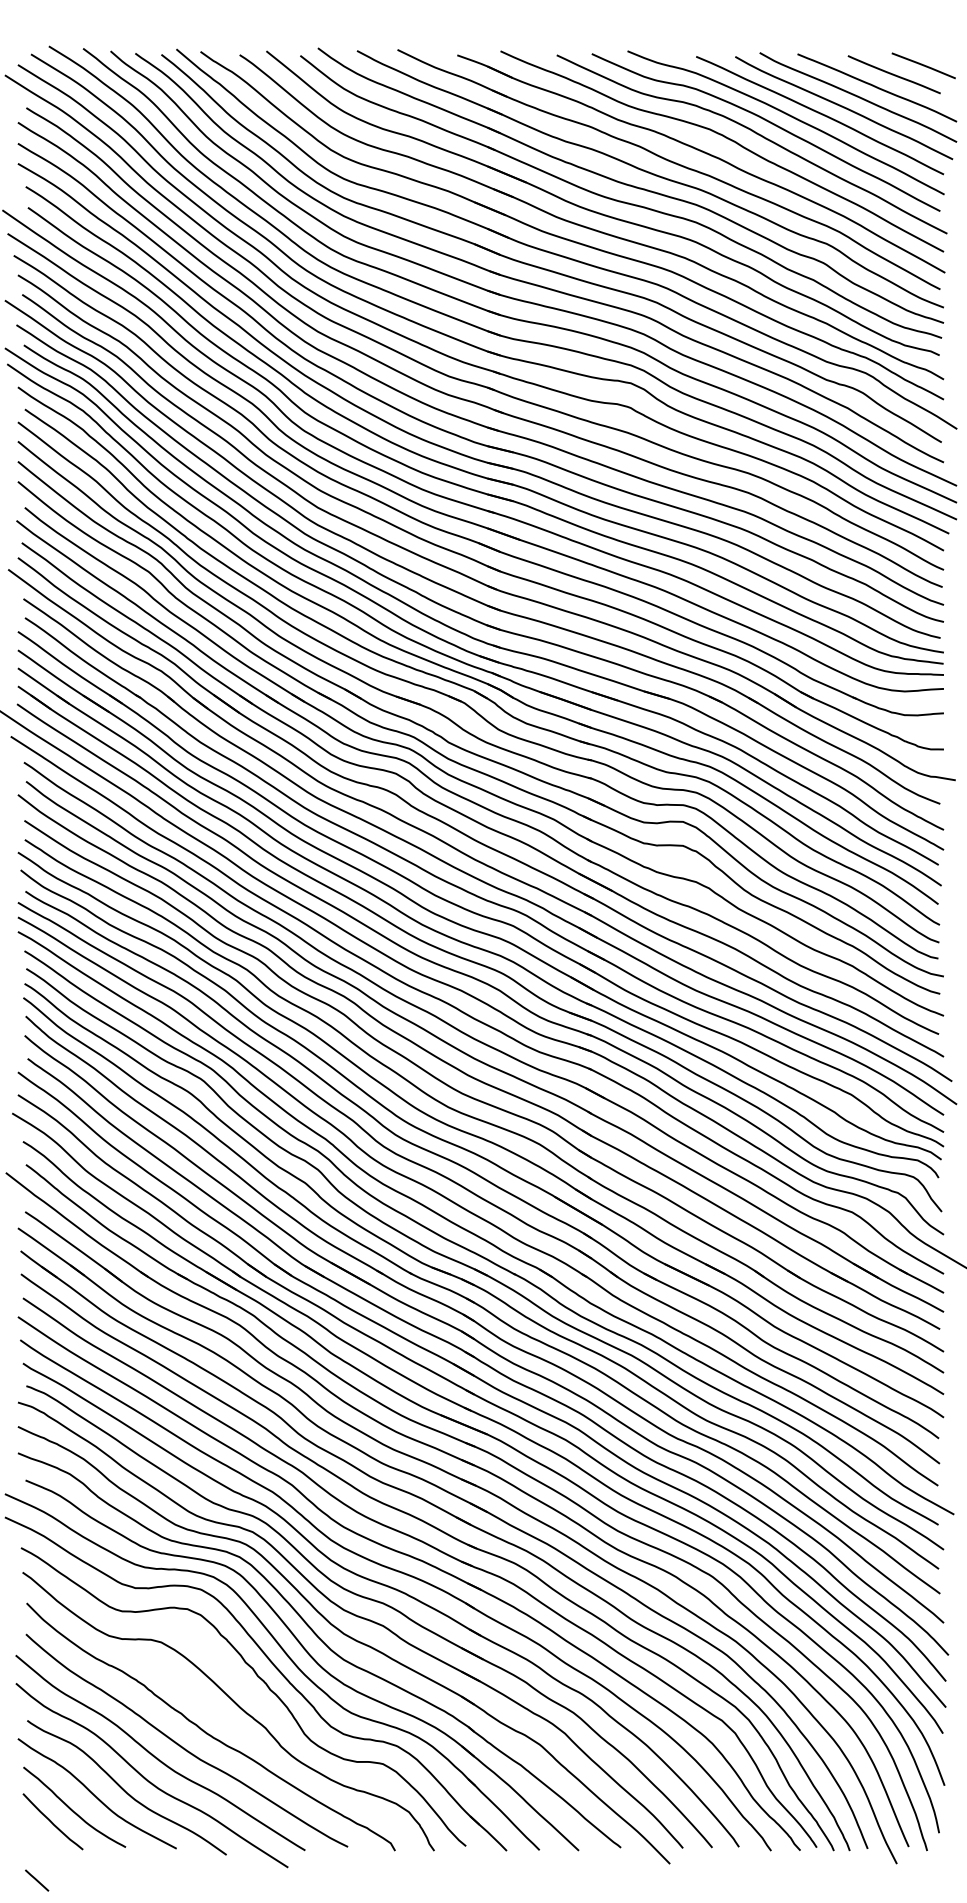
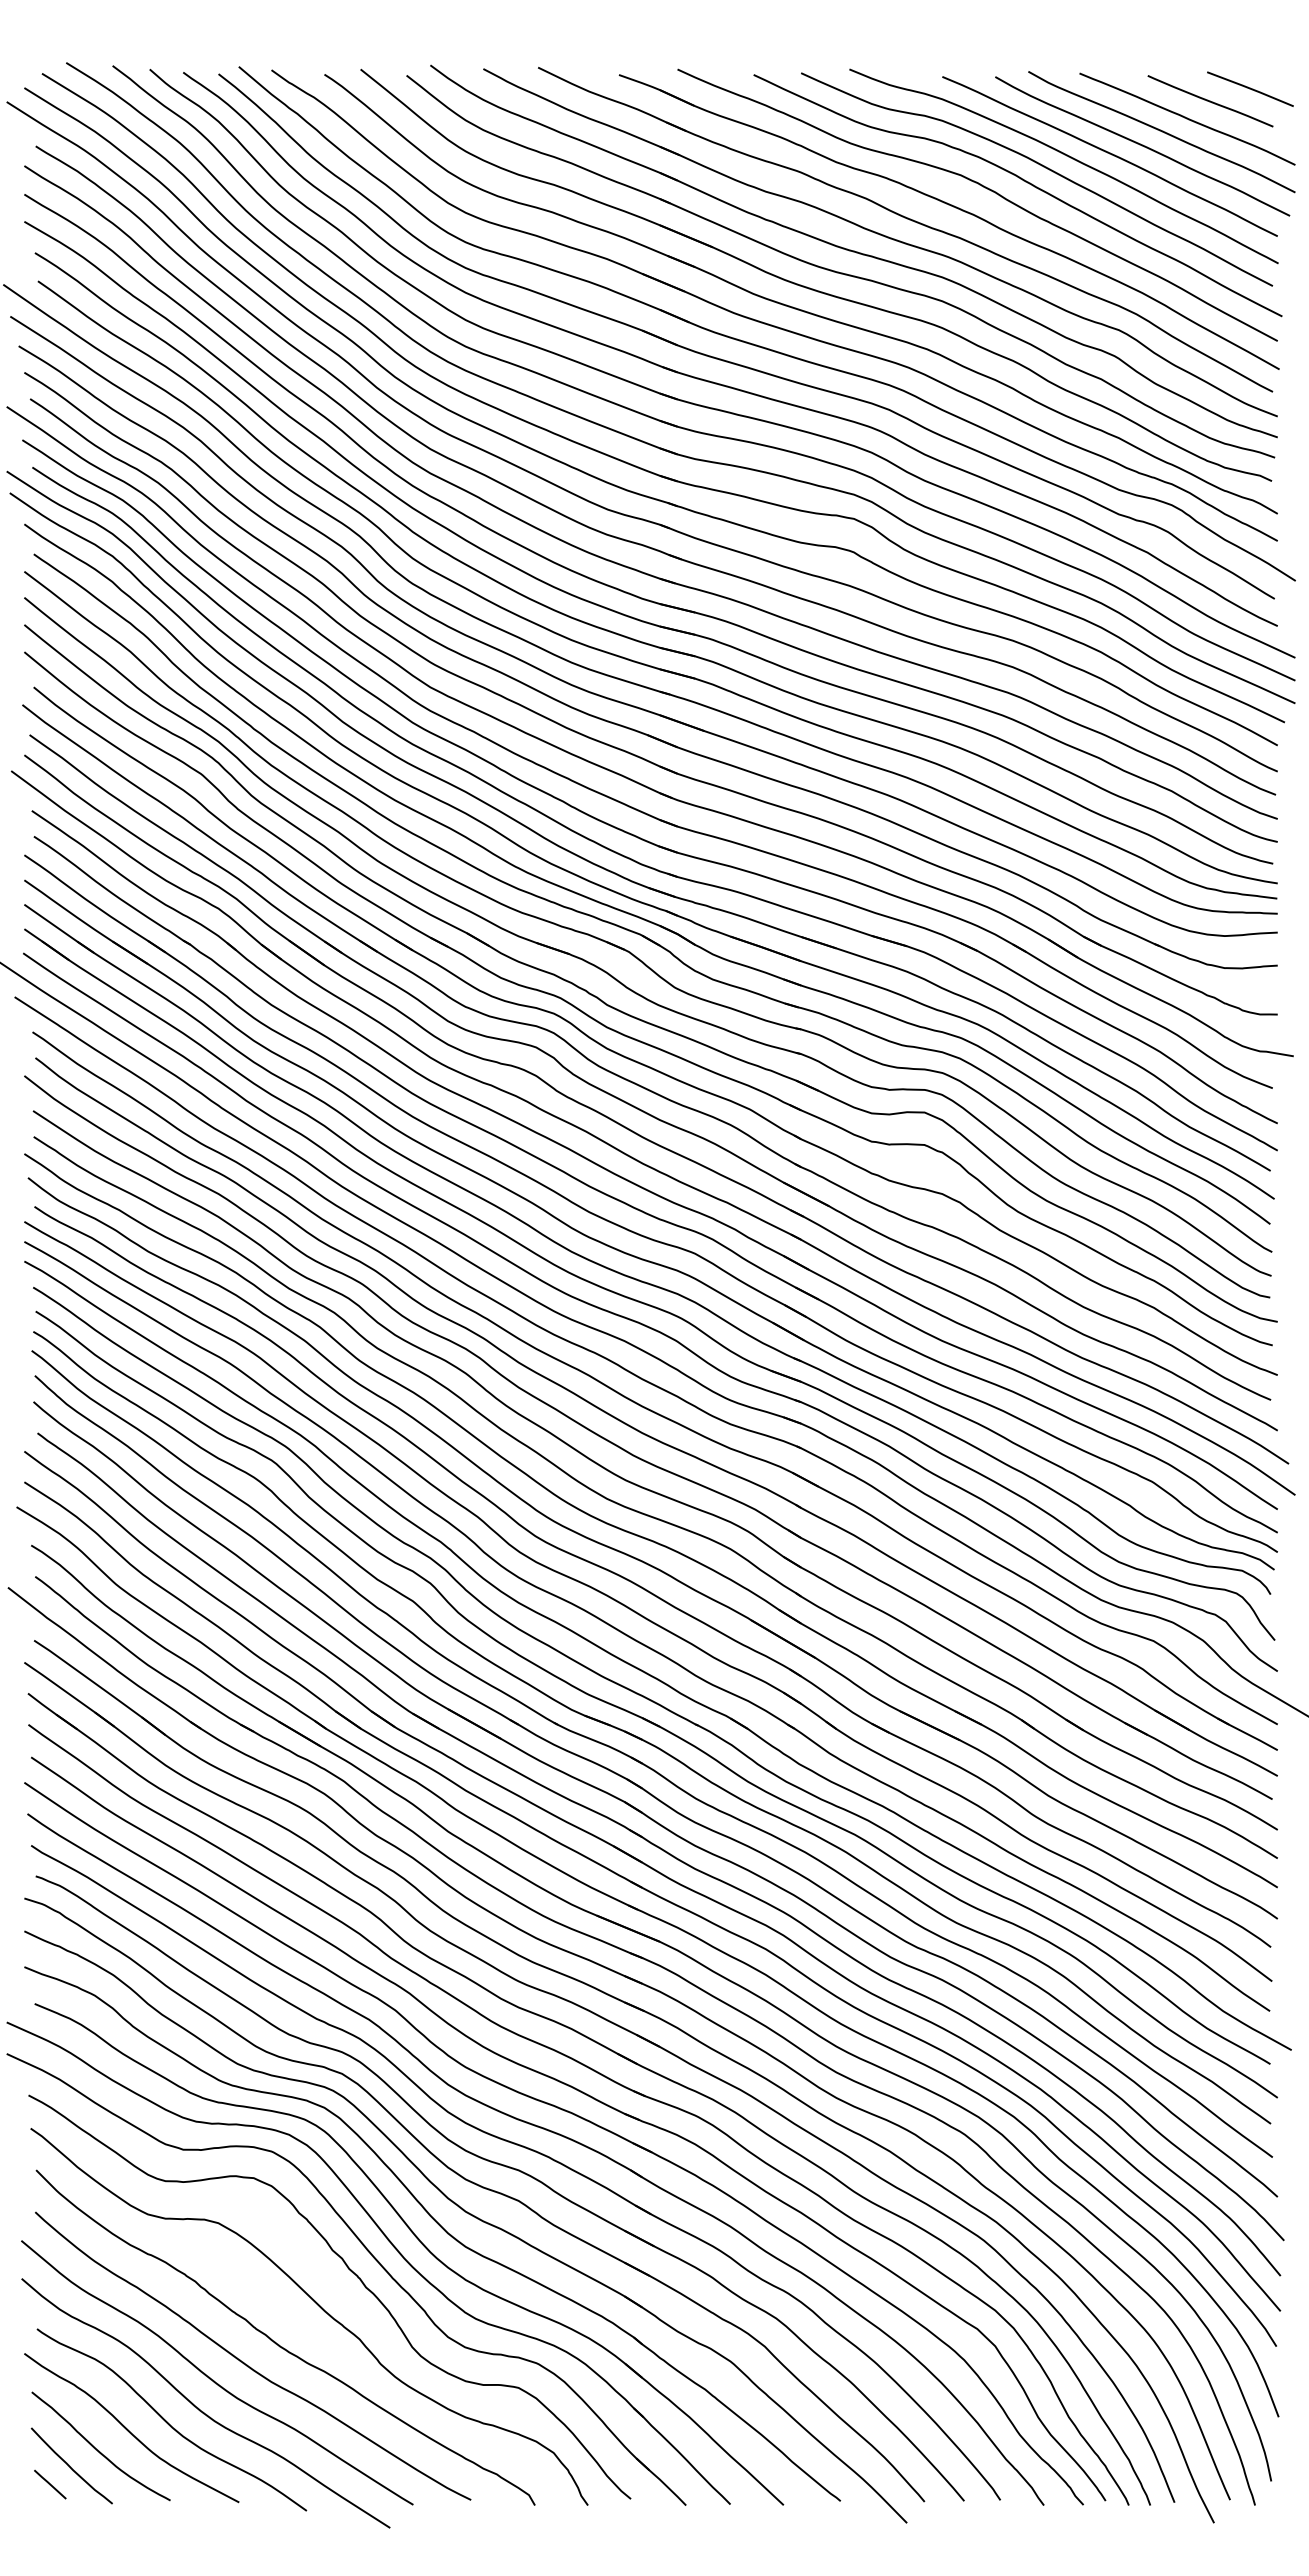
line: (37, 1880) -> (50, 2484), moved

